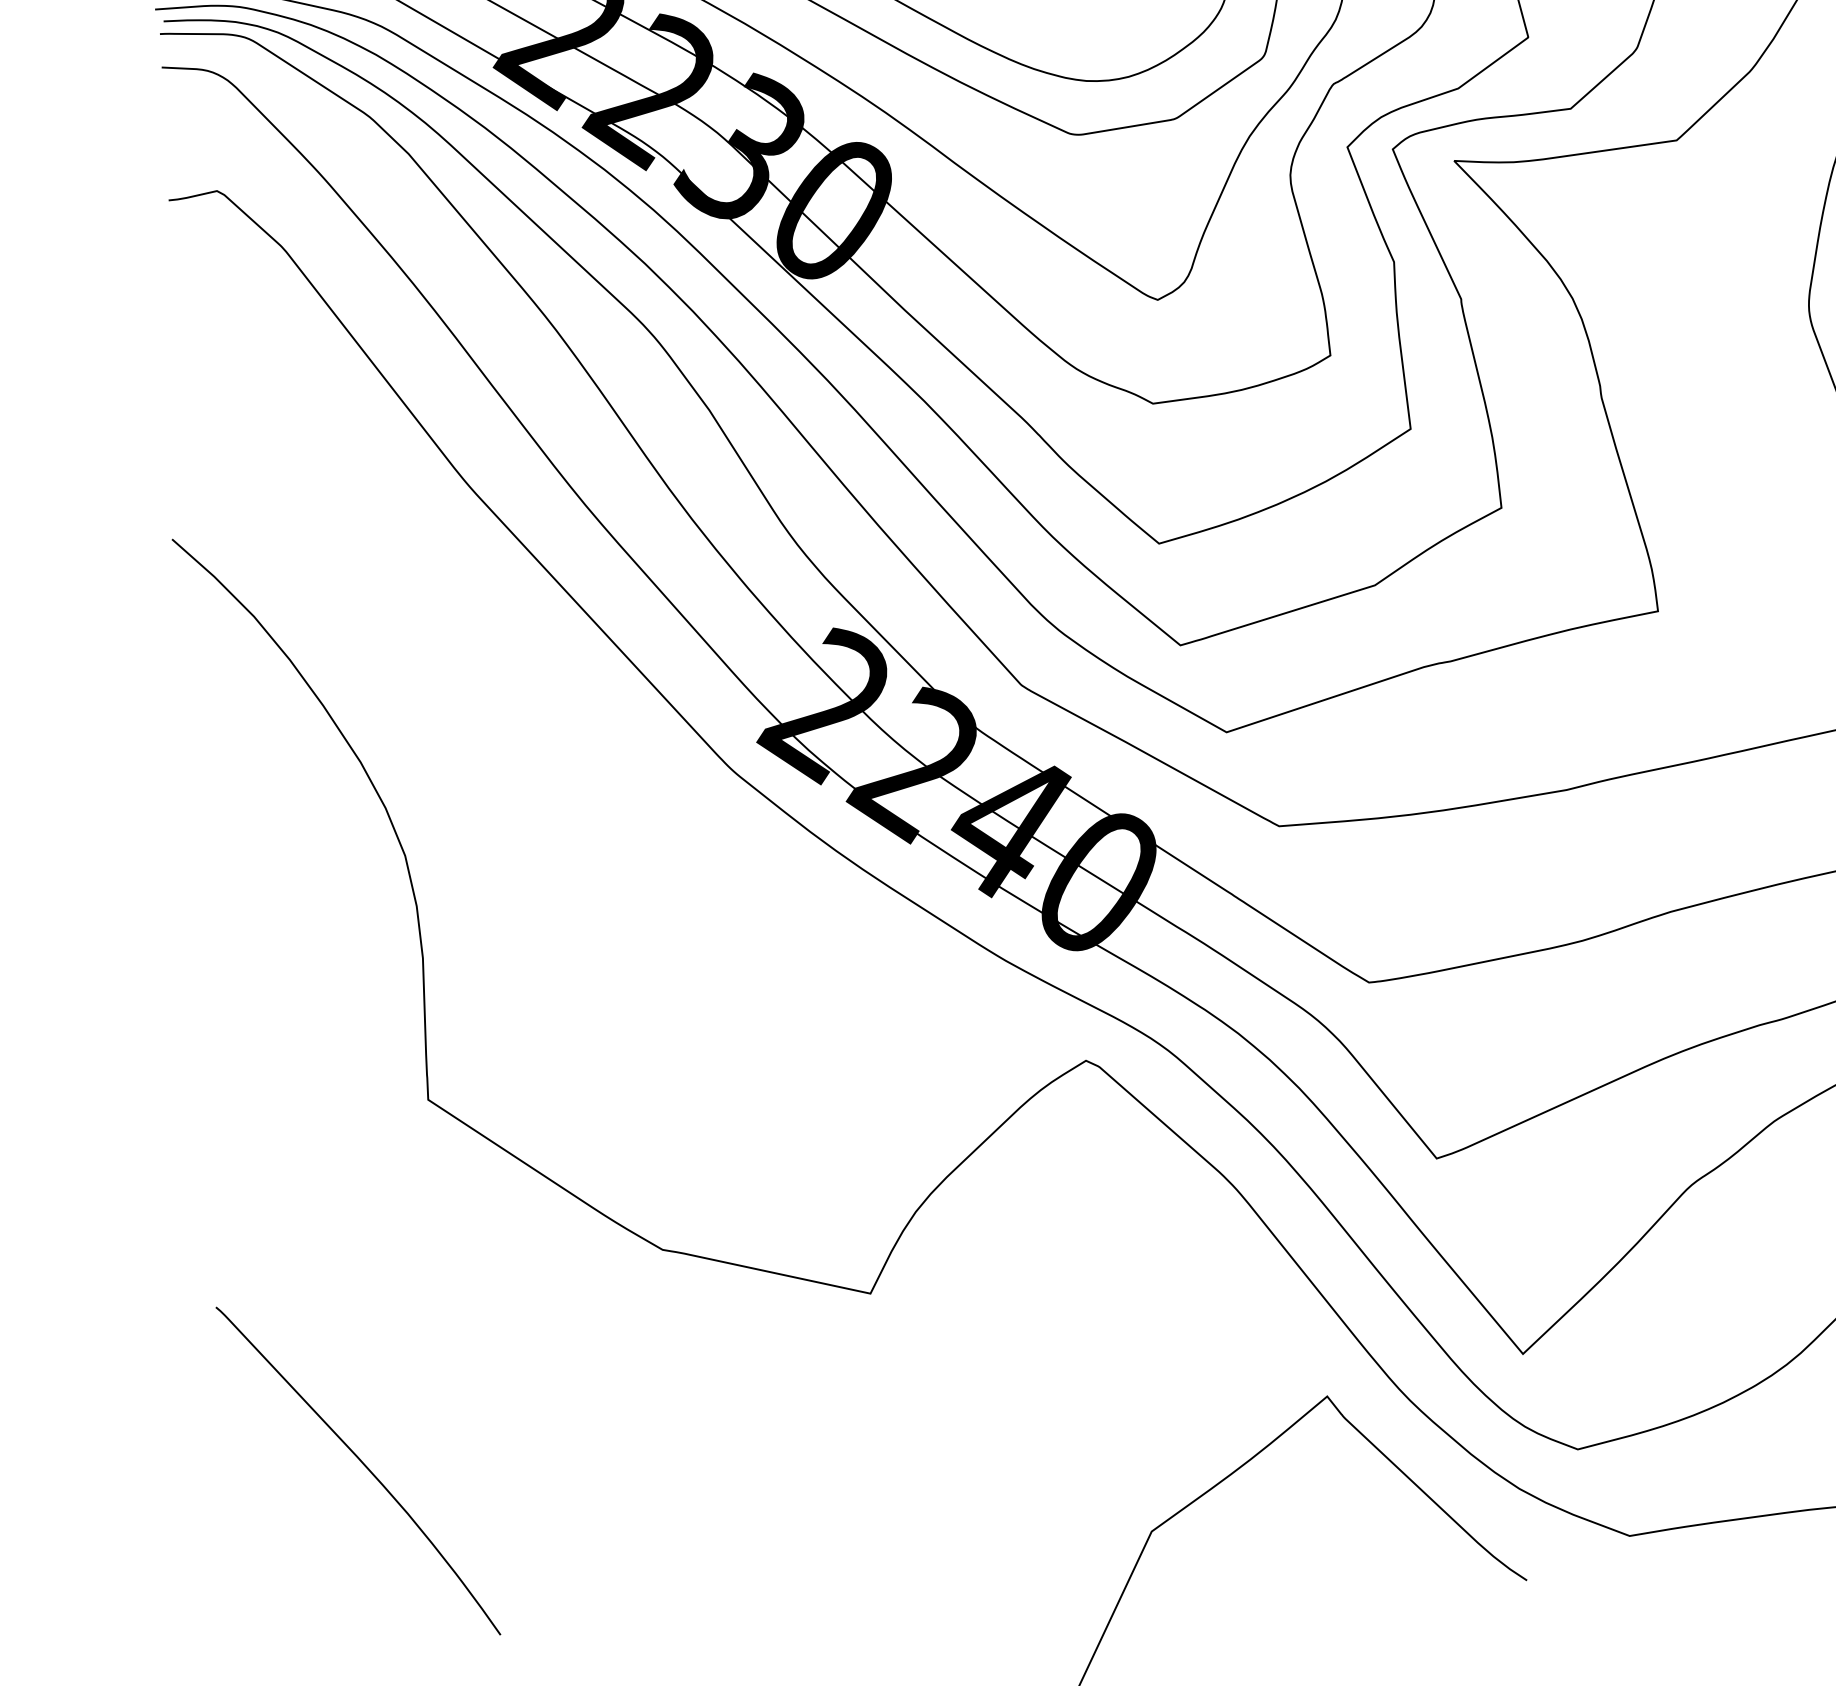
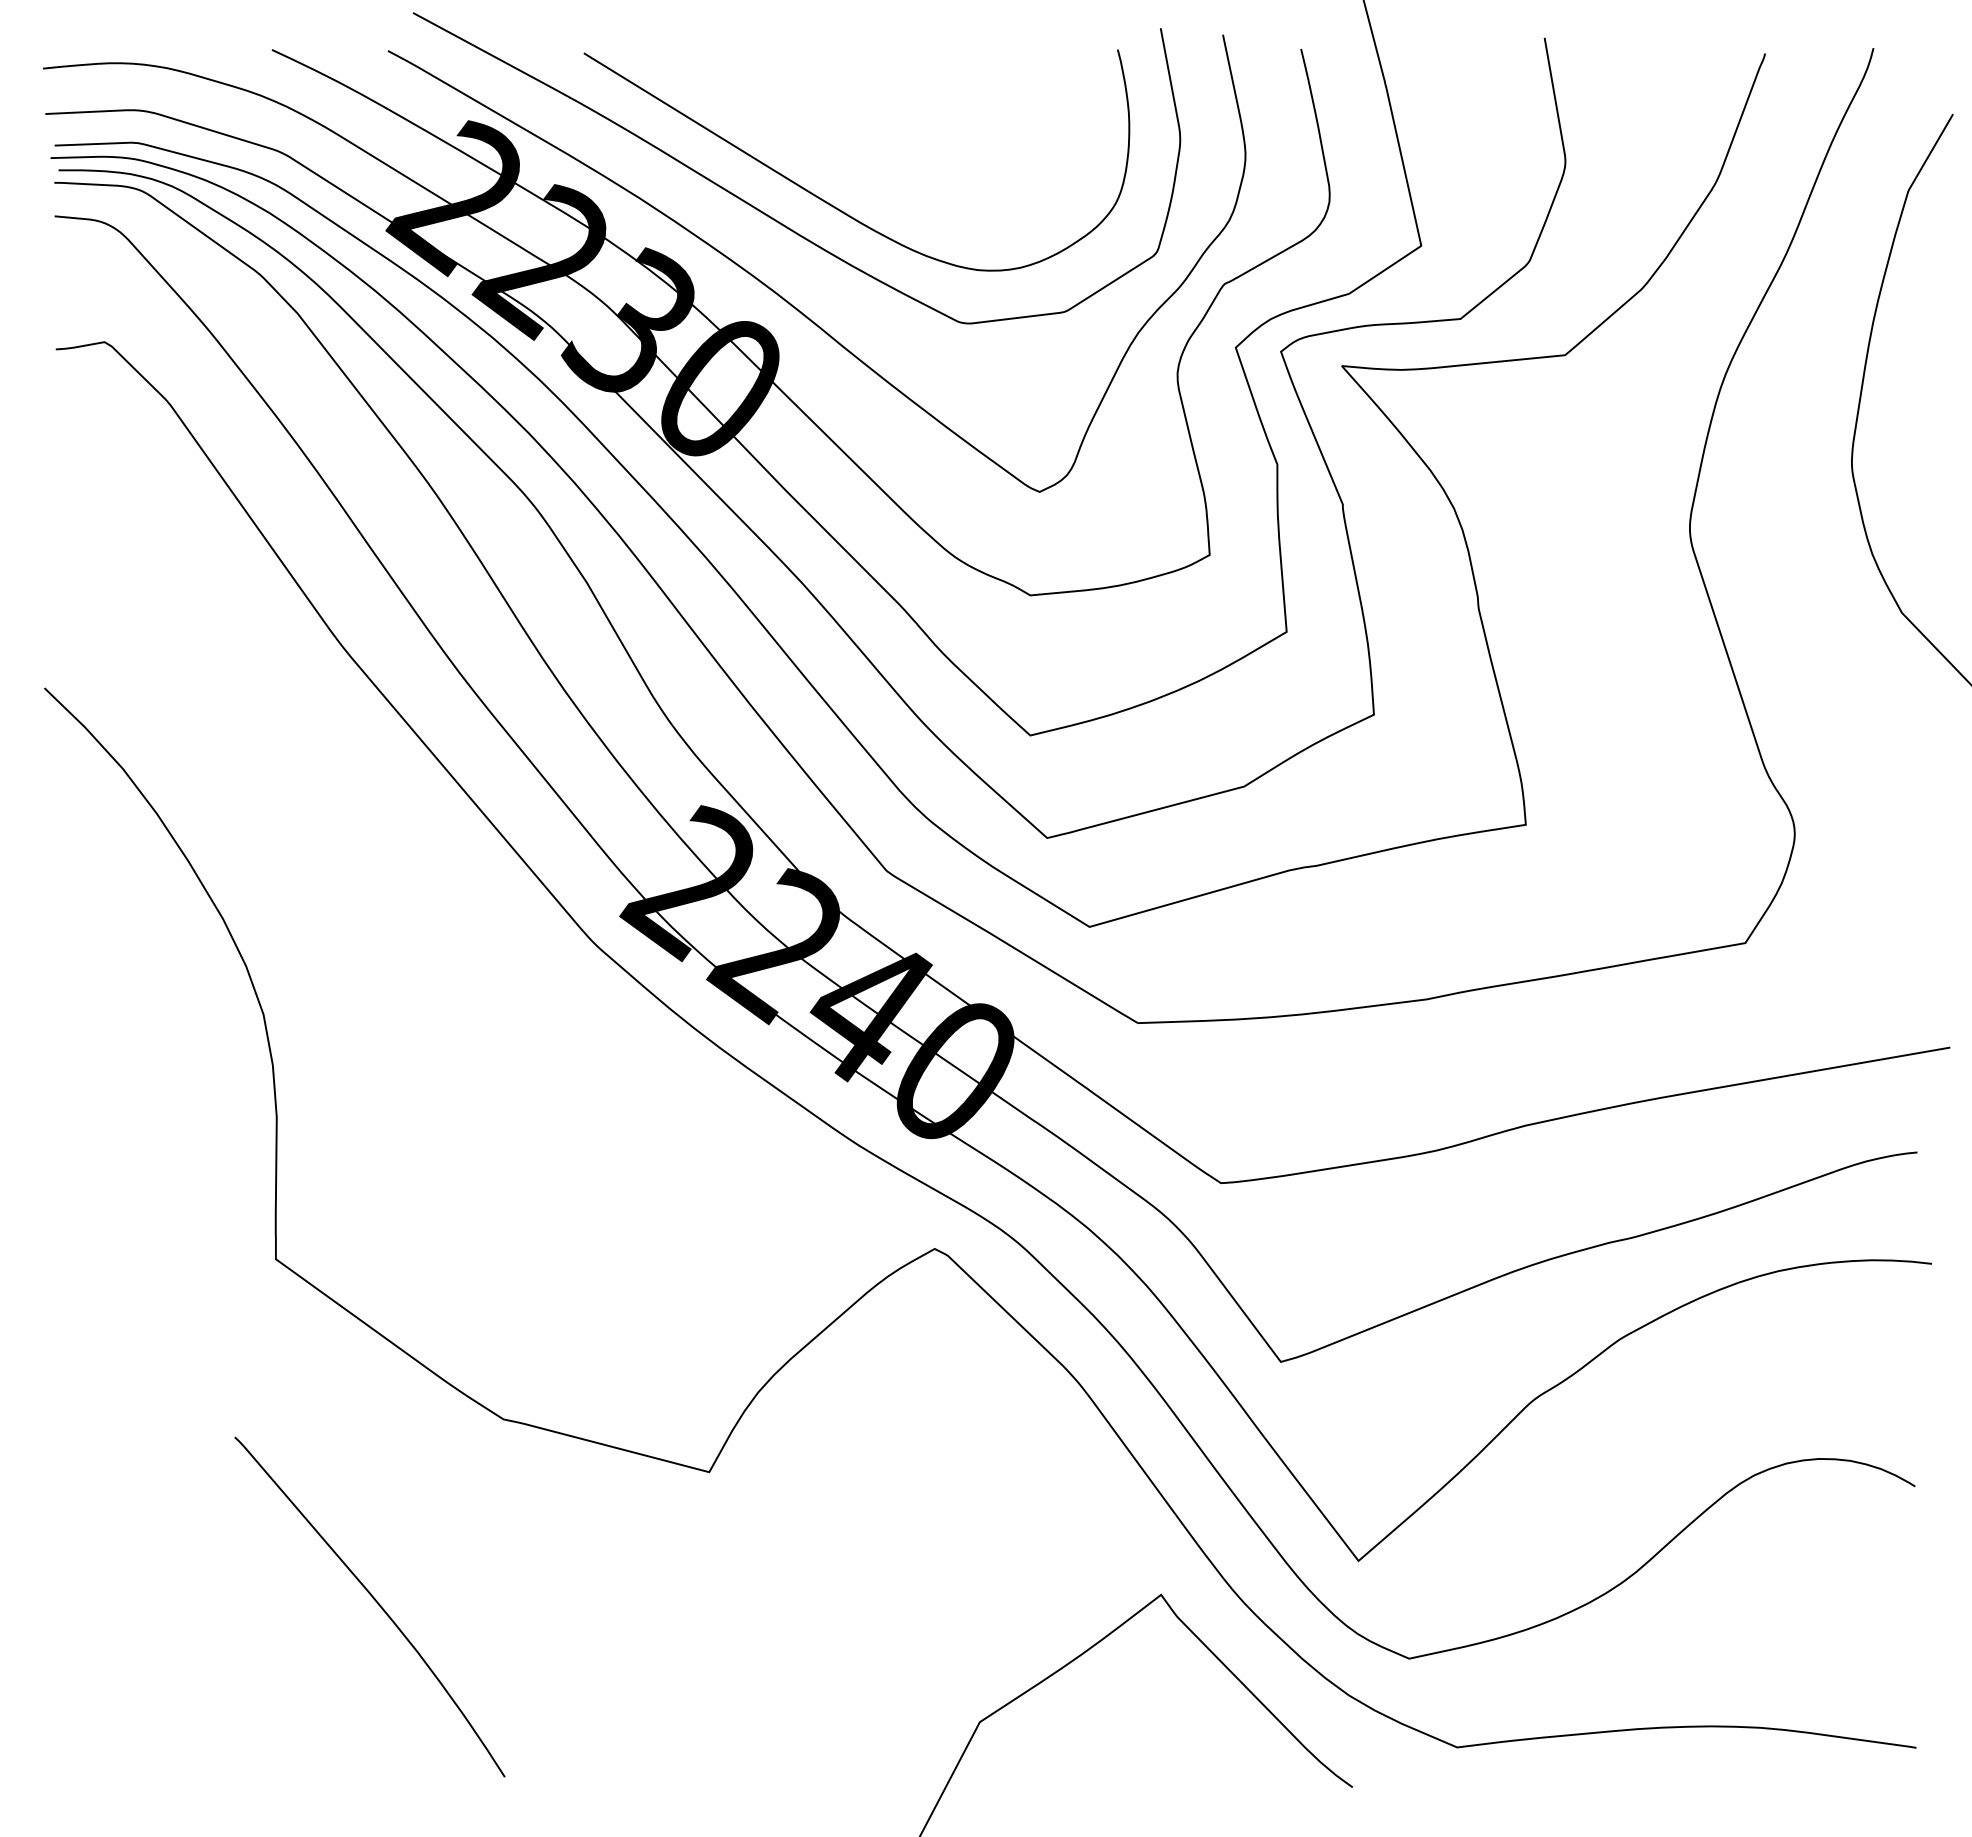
curve: (362, 1464) -> (374, 1600), moved

